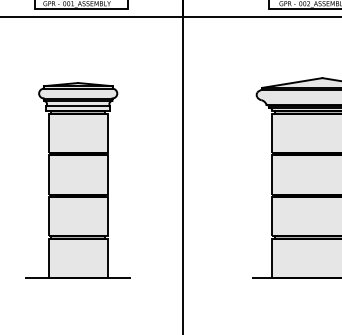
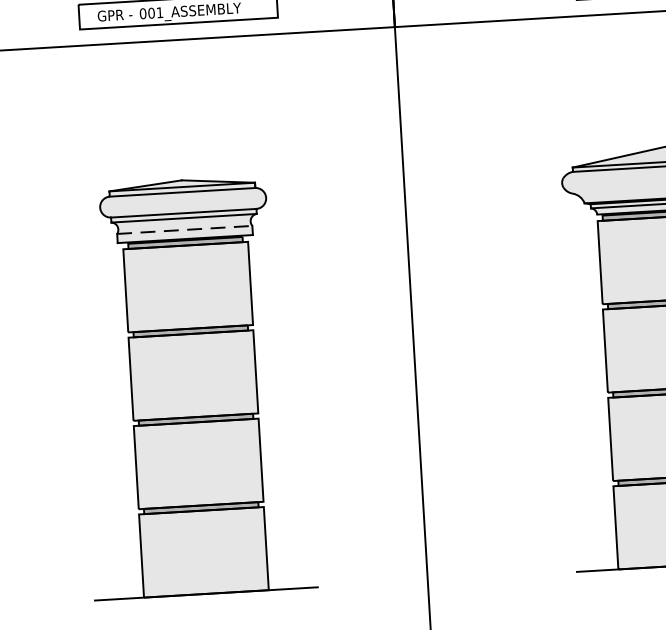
line: (78, 106) -> (185, 230), solid -> dashed

